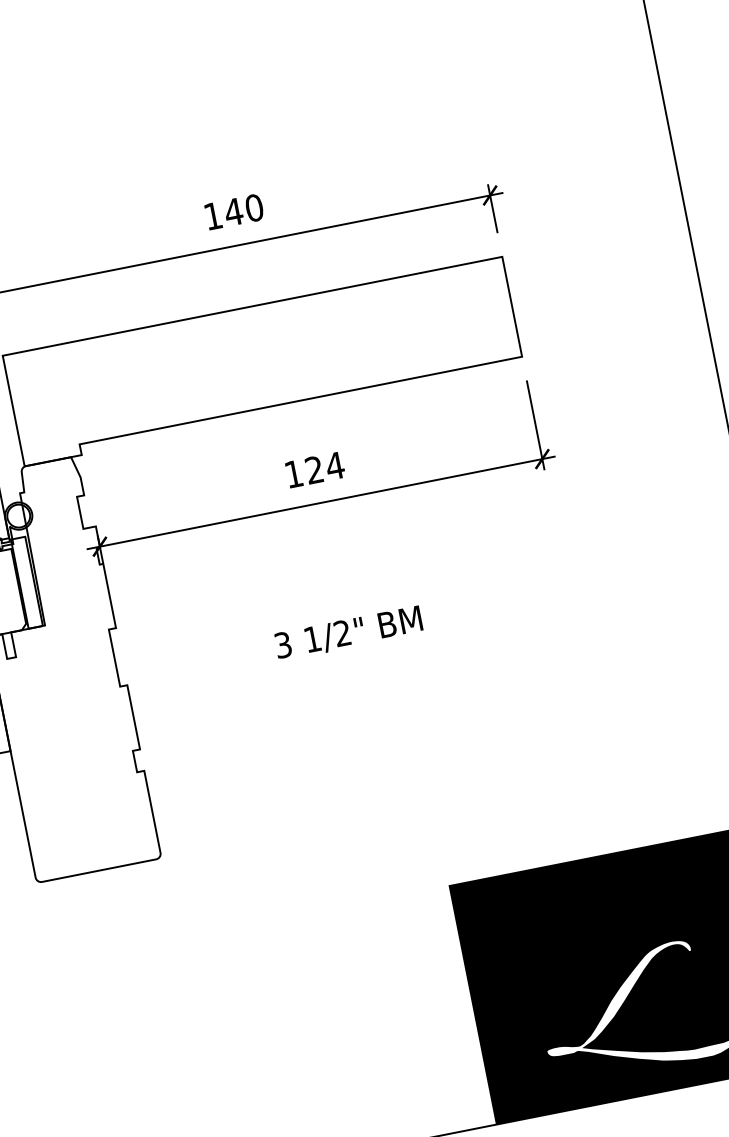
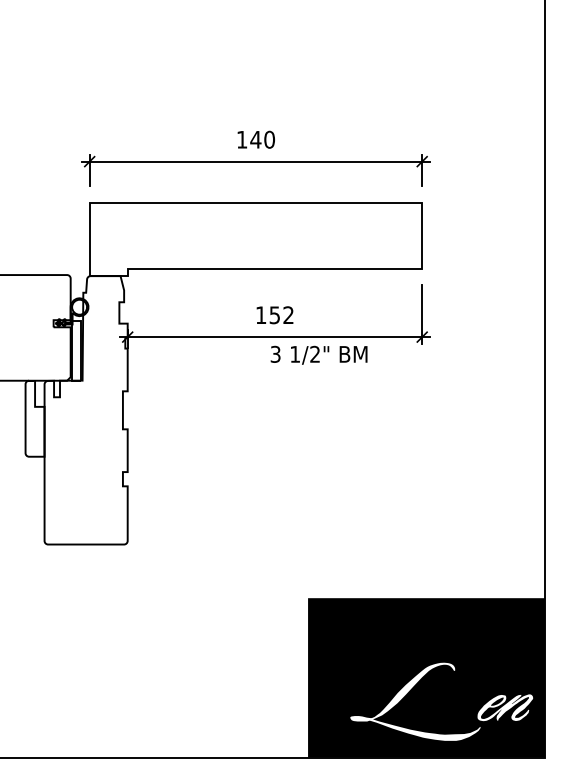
text: (324, 468) -> (281, 315), 124 -> 152
text: (347, 632) -> (318, 354), moved

